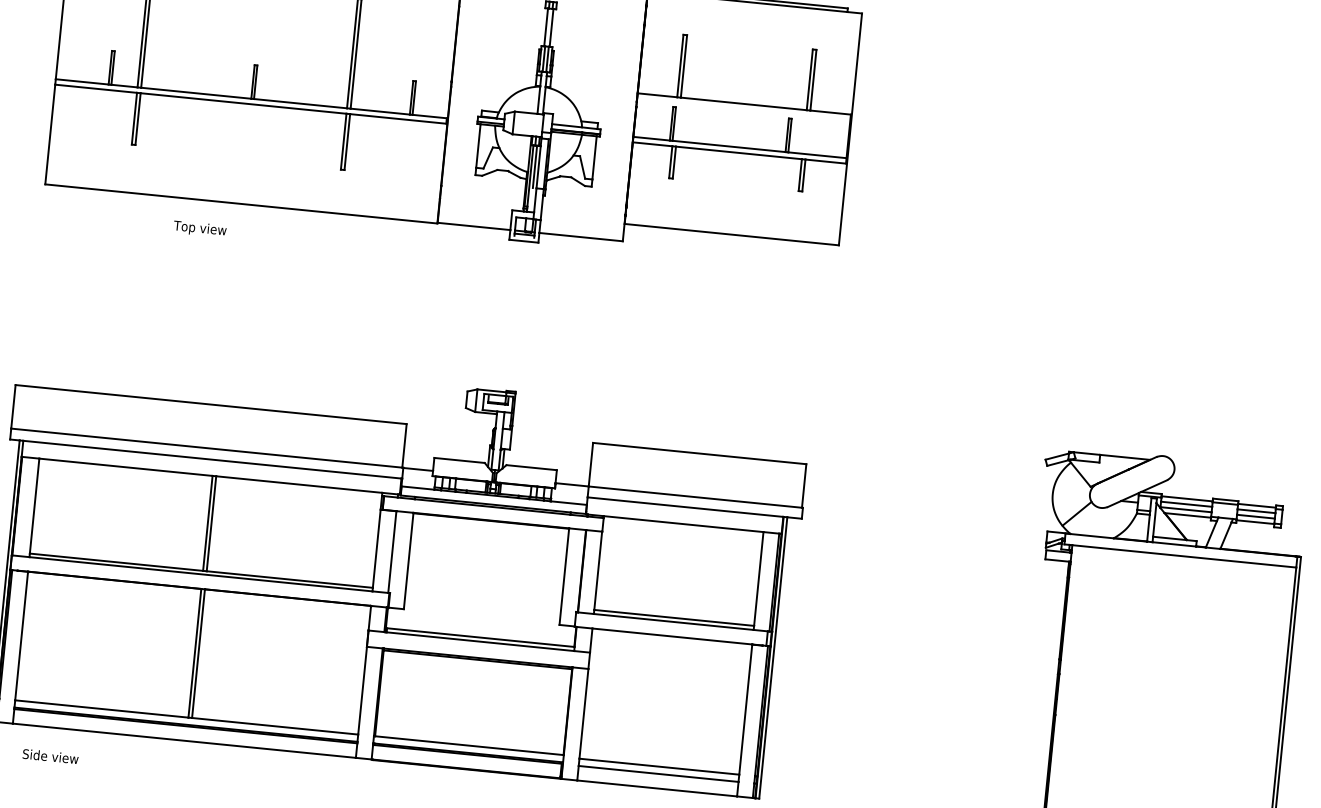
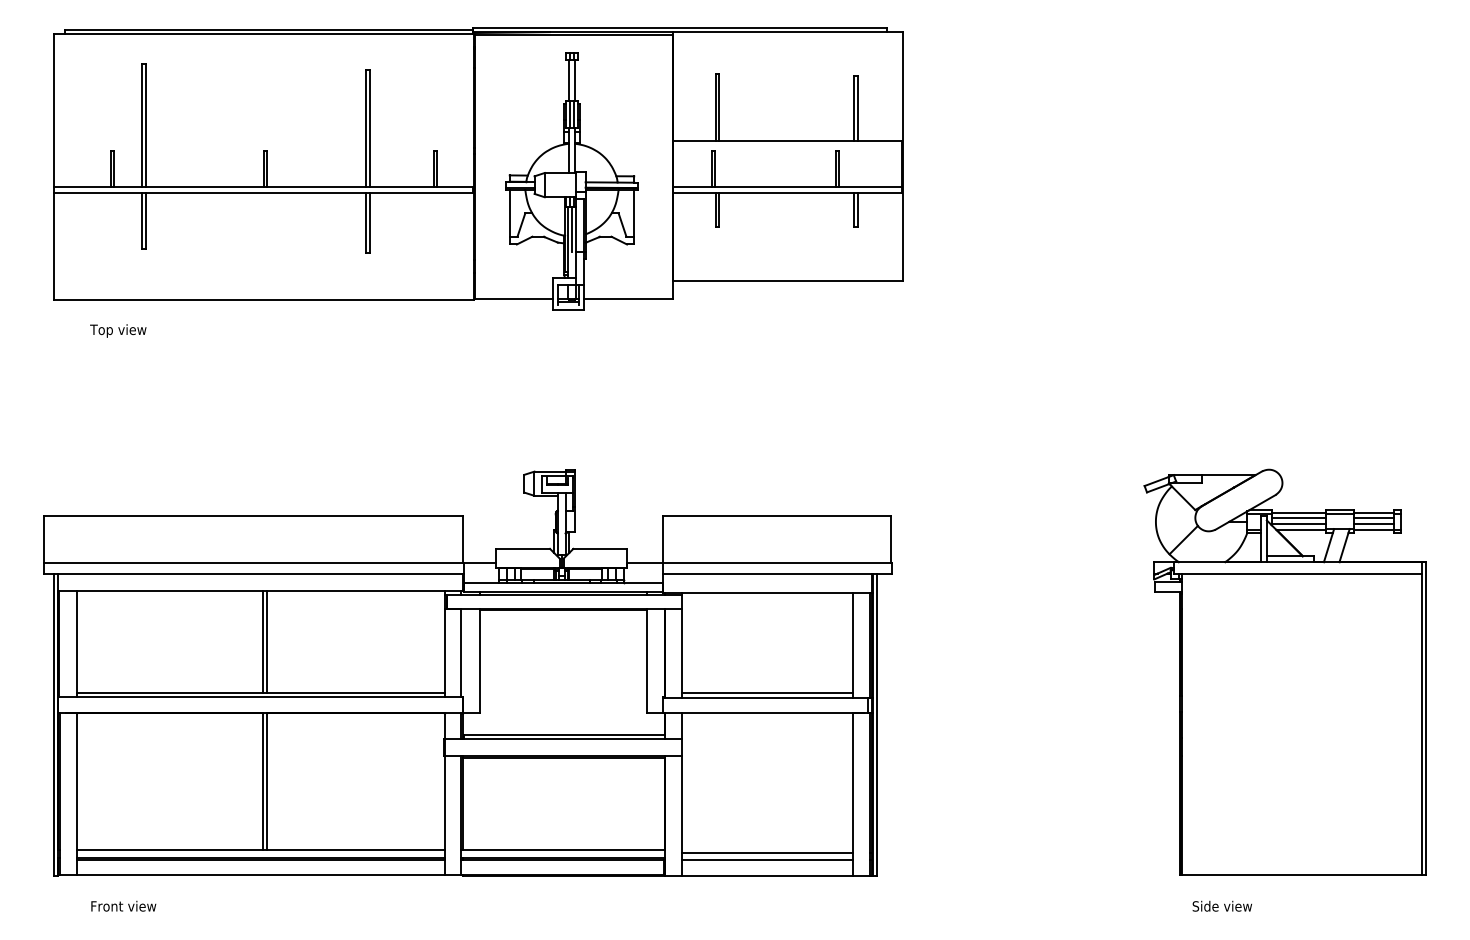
text: (200, 228) -> (118, 330), moved
text: (53, 756) -> (123, 905), Side view -> Front view

